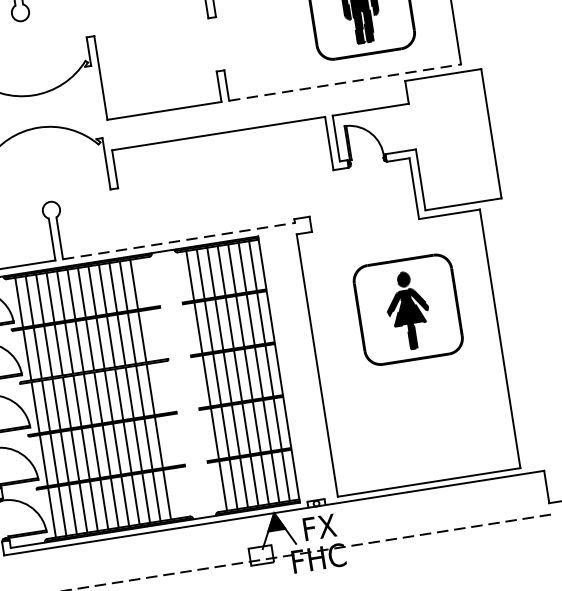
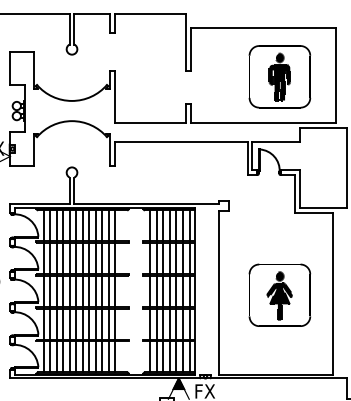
line: (345, 81) -> (263, 122), dashed -> solid
line: (180, 240) -> (147, 203), dashed -> solid
part: (407, 308) -> (279, 294), moved

